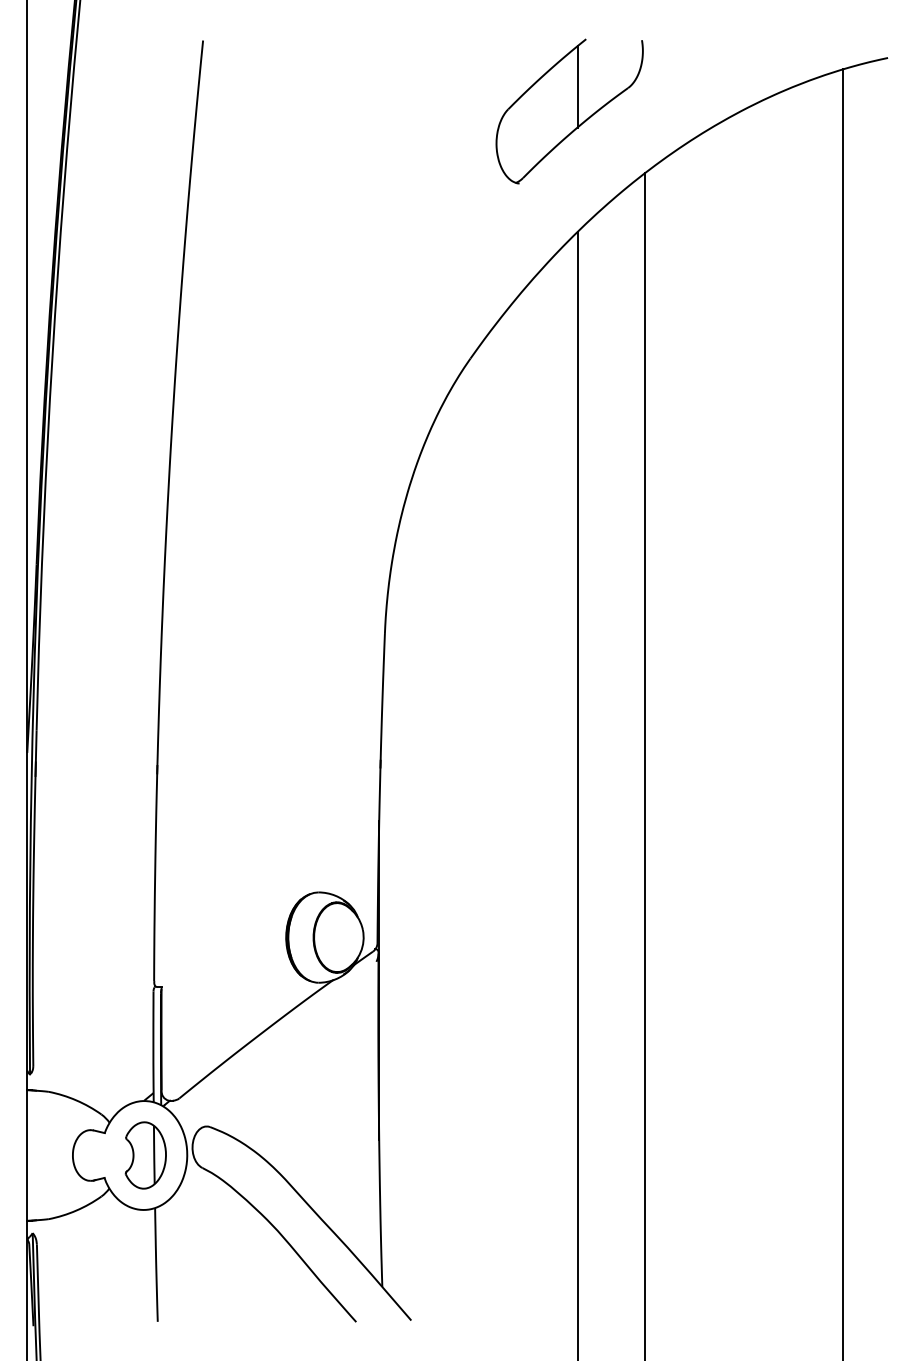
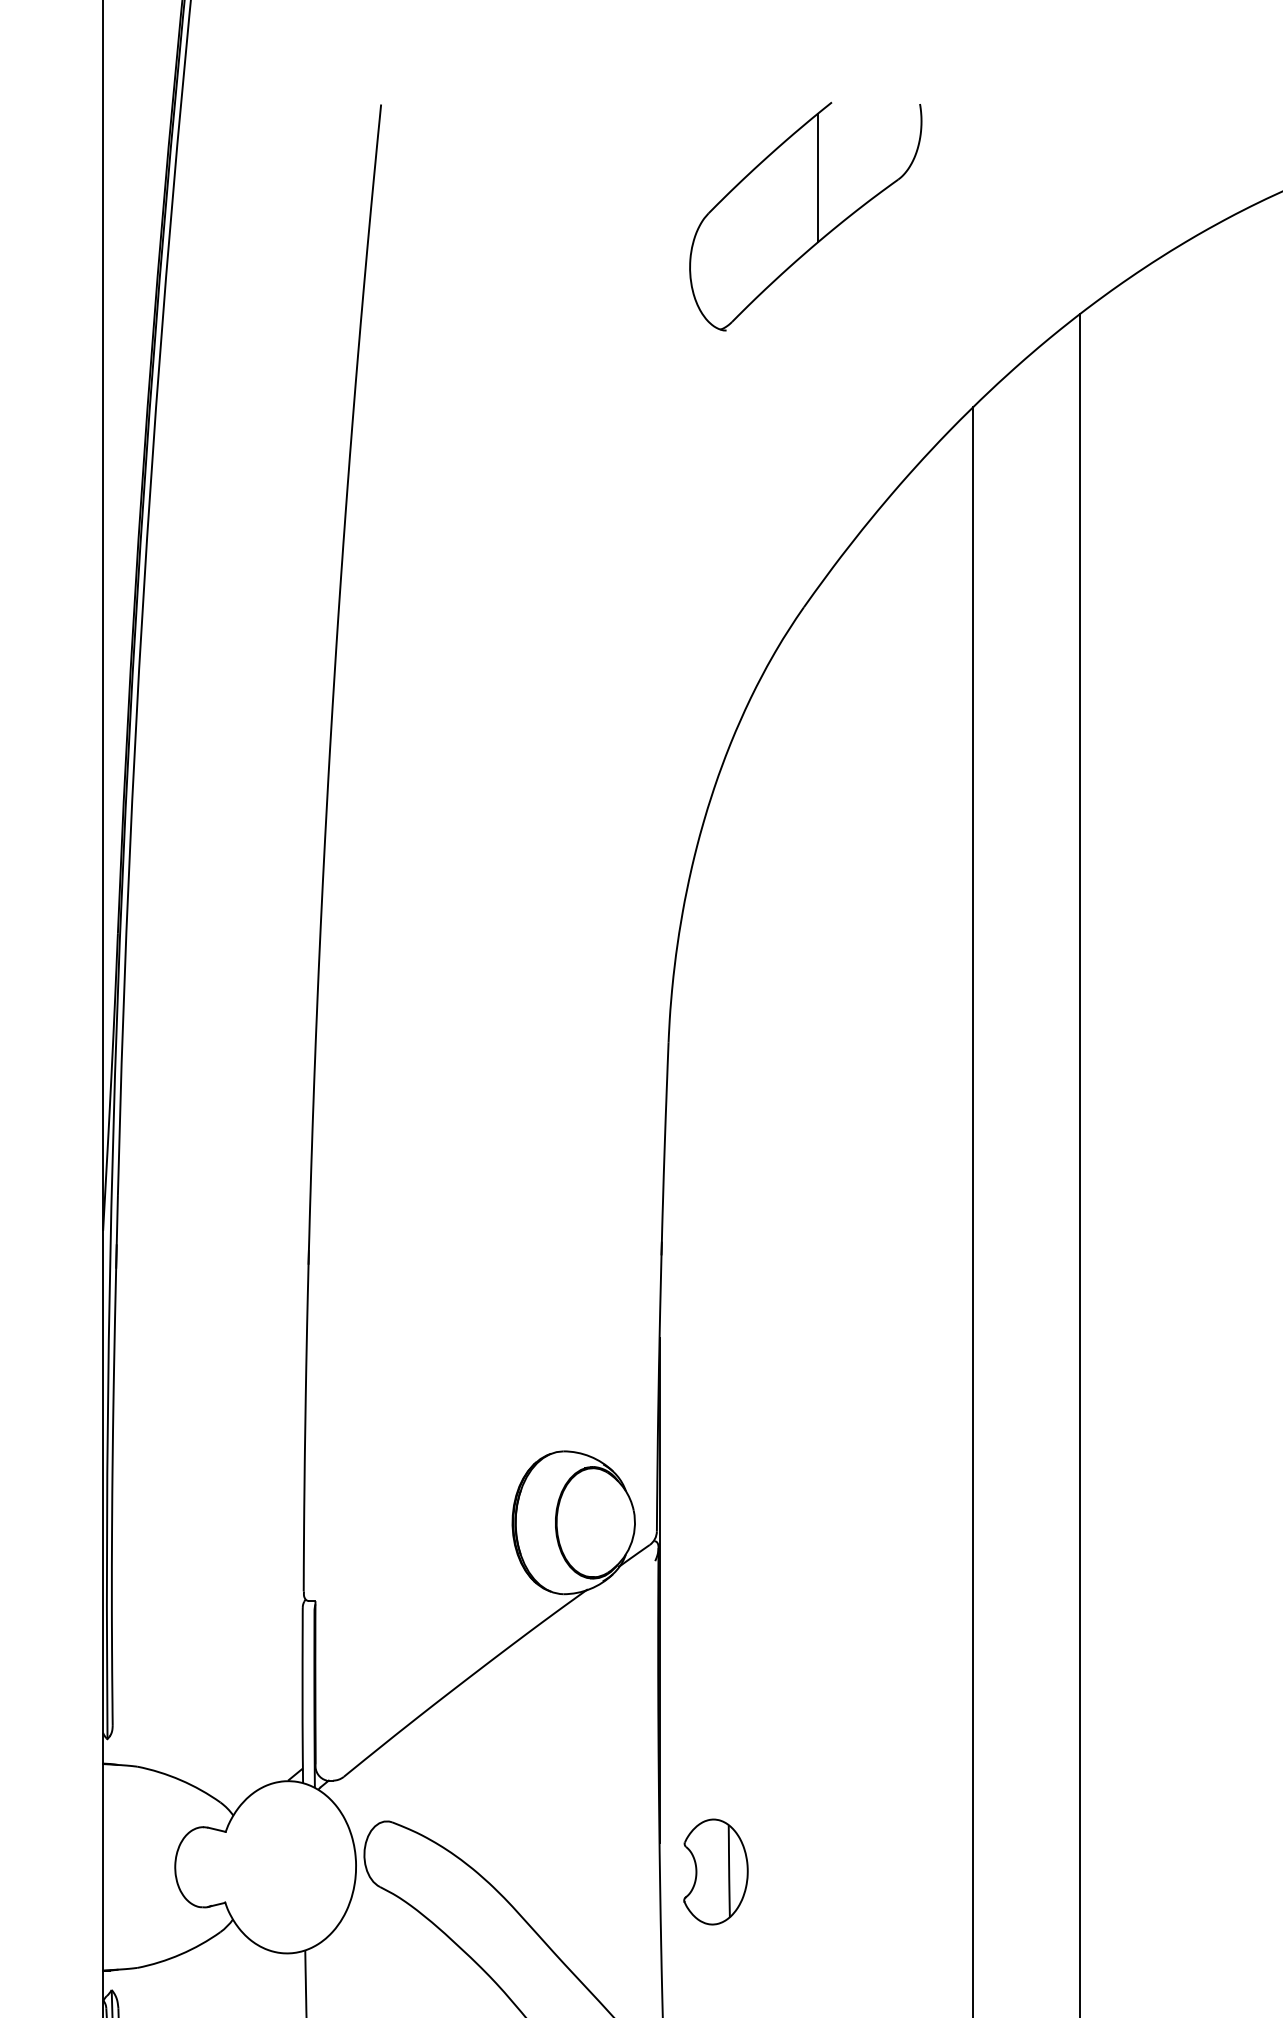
part: (569, 111) -> (805, 216), moved
part: (145, 1155) -> (715, 1872), moved

